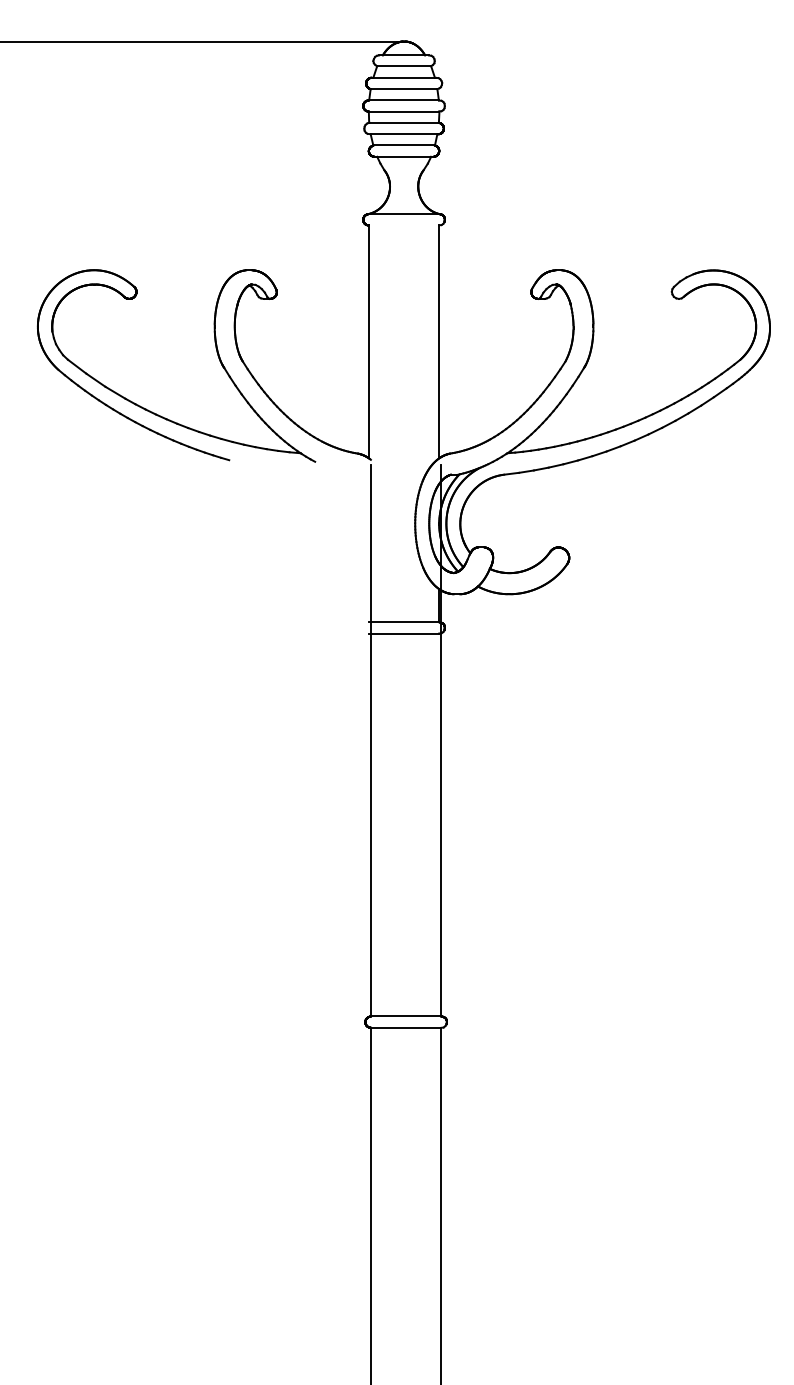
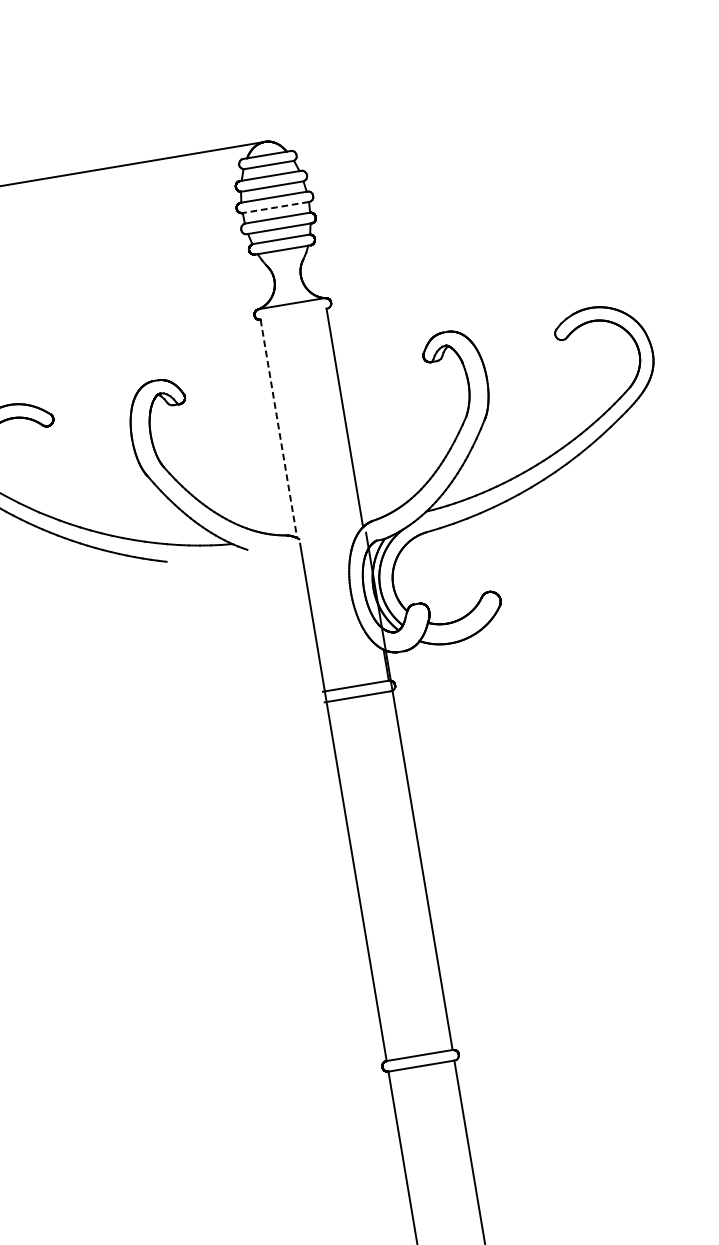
line: (403, 111) -> (275, 207), solid -> dashed
line: (368, 342) -> (278, 429), solid -> dashed

